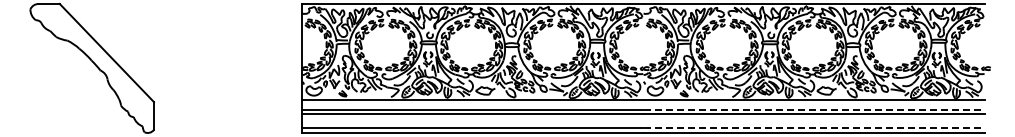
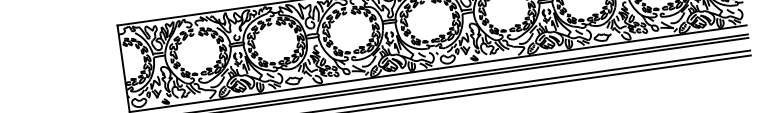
line: (814, 109) -> (594, 55), dashed -> solid
line: (814, 127) -> (596, 72), dashed -> solid

